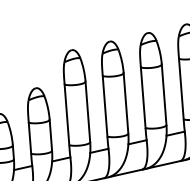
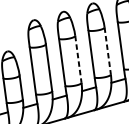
line: (164, 95) -> (108, 51), solid -> dashed
line: (126, 103) -> (78, 59), solid -> dashed

